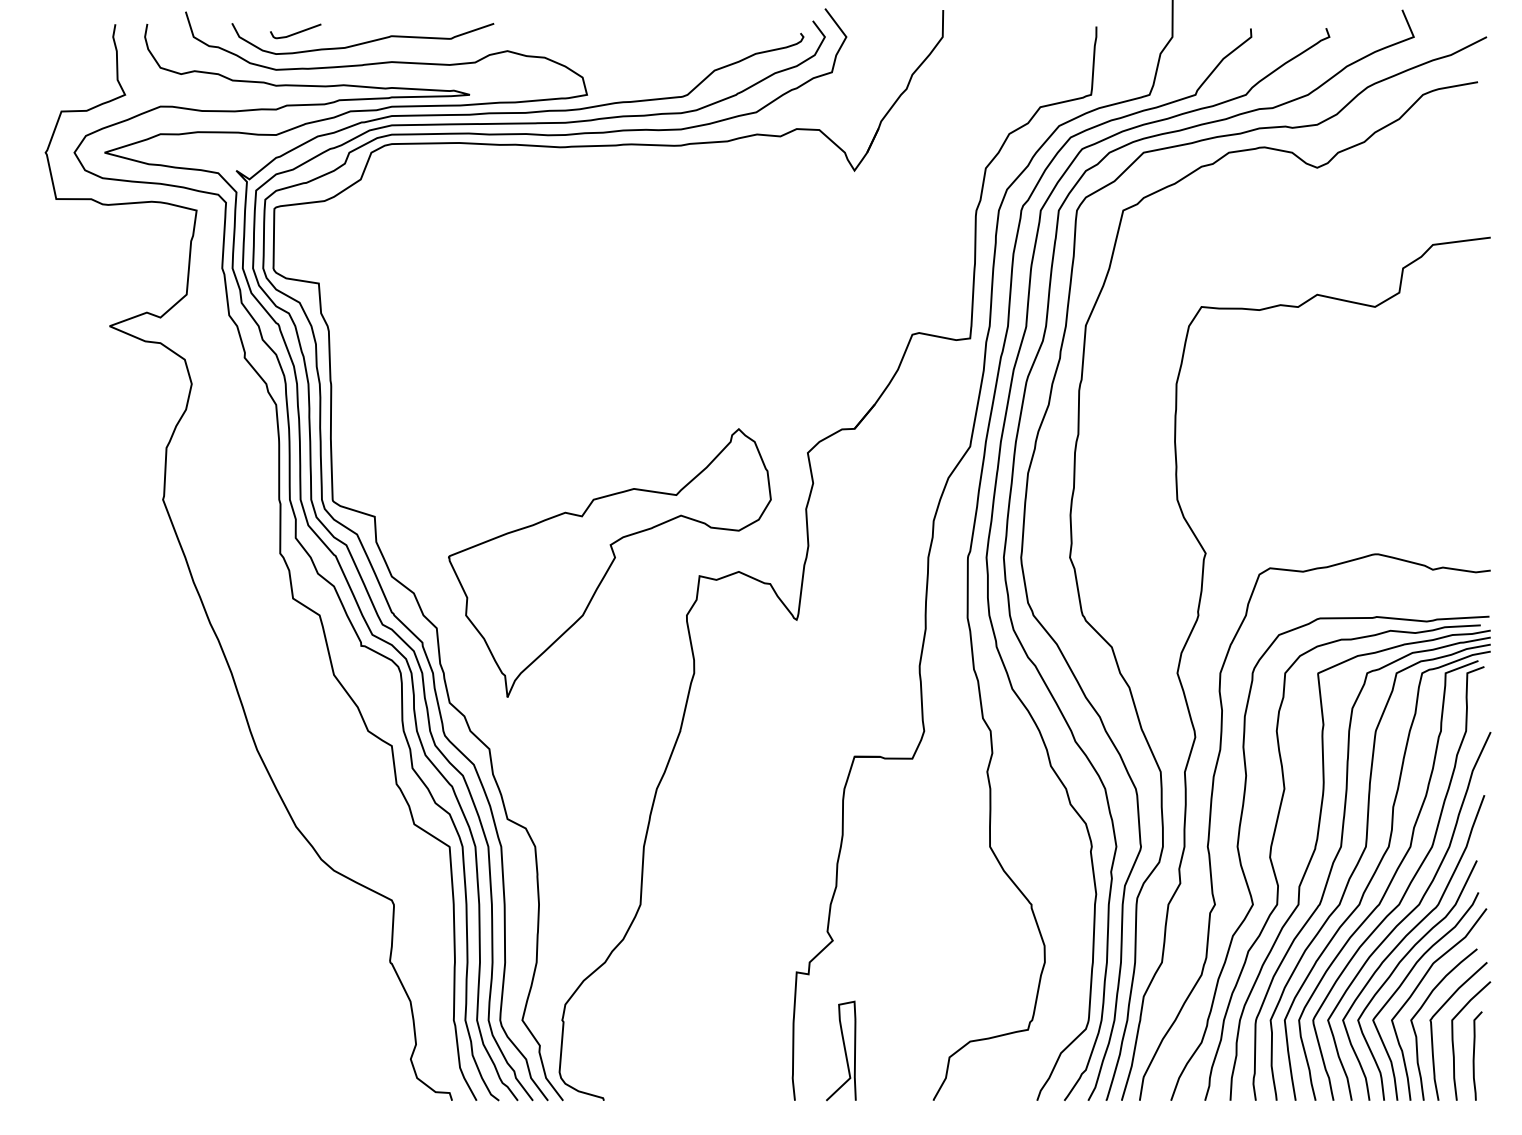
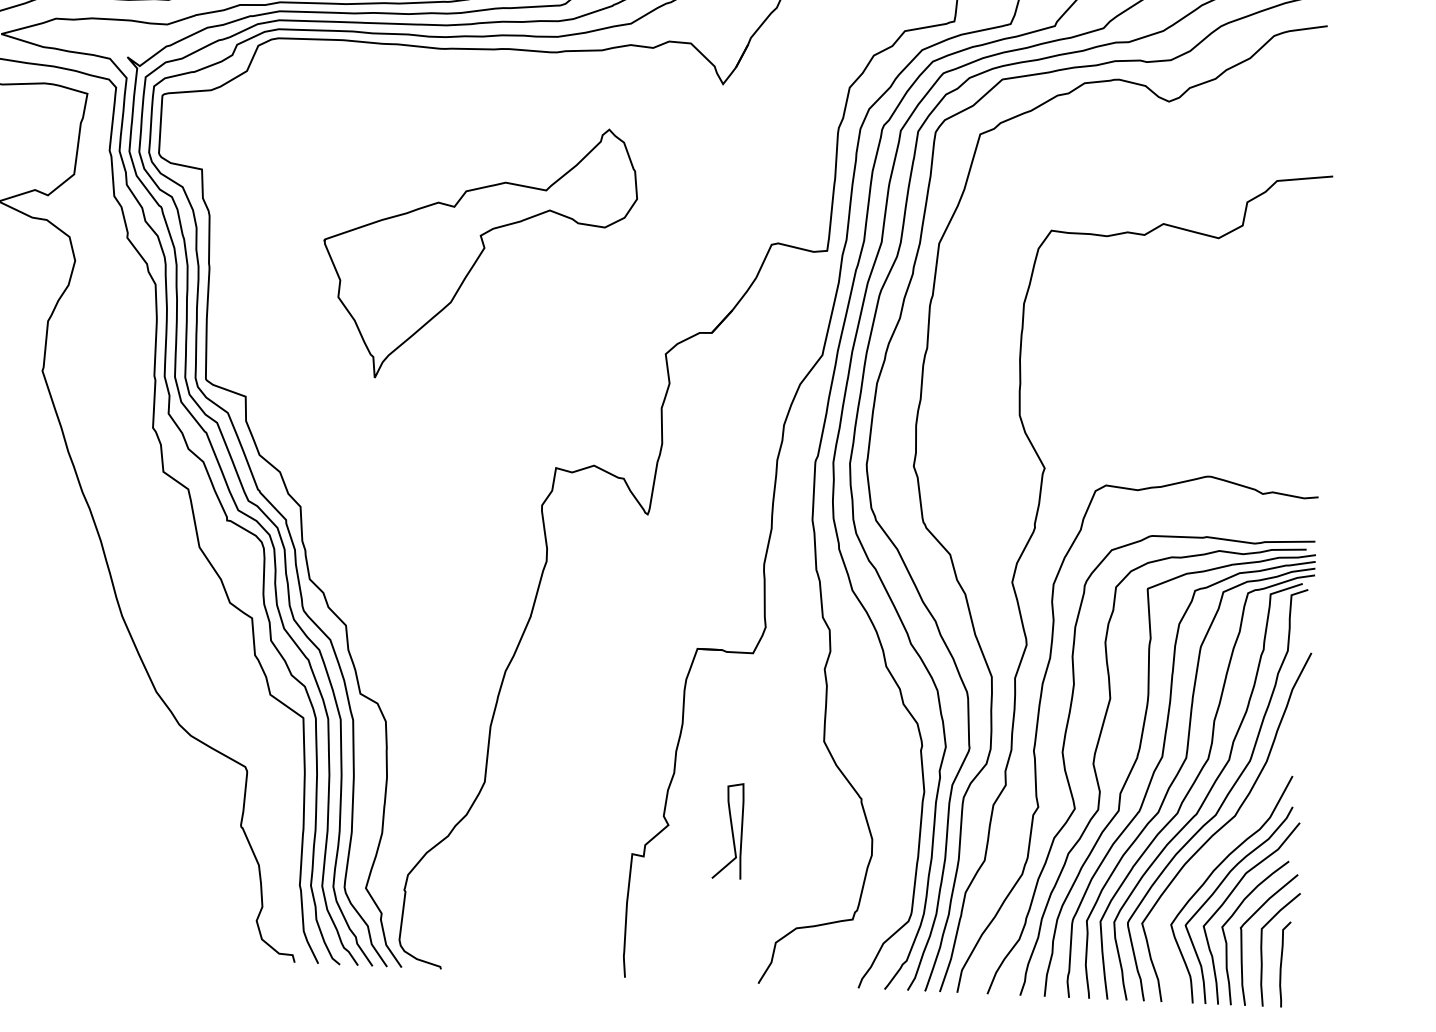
part: (609, 562) -> (478, 252), moved
curve: (1405, 938) -> (1220, 848), removed
curve: (844, 1050) -> (731, 830), moved

